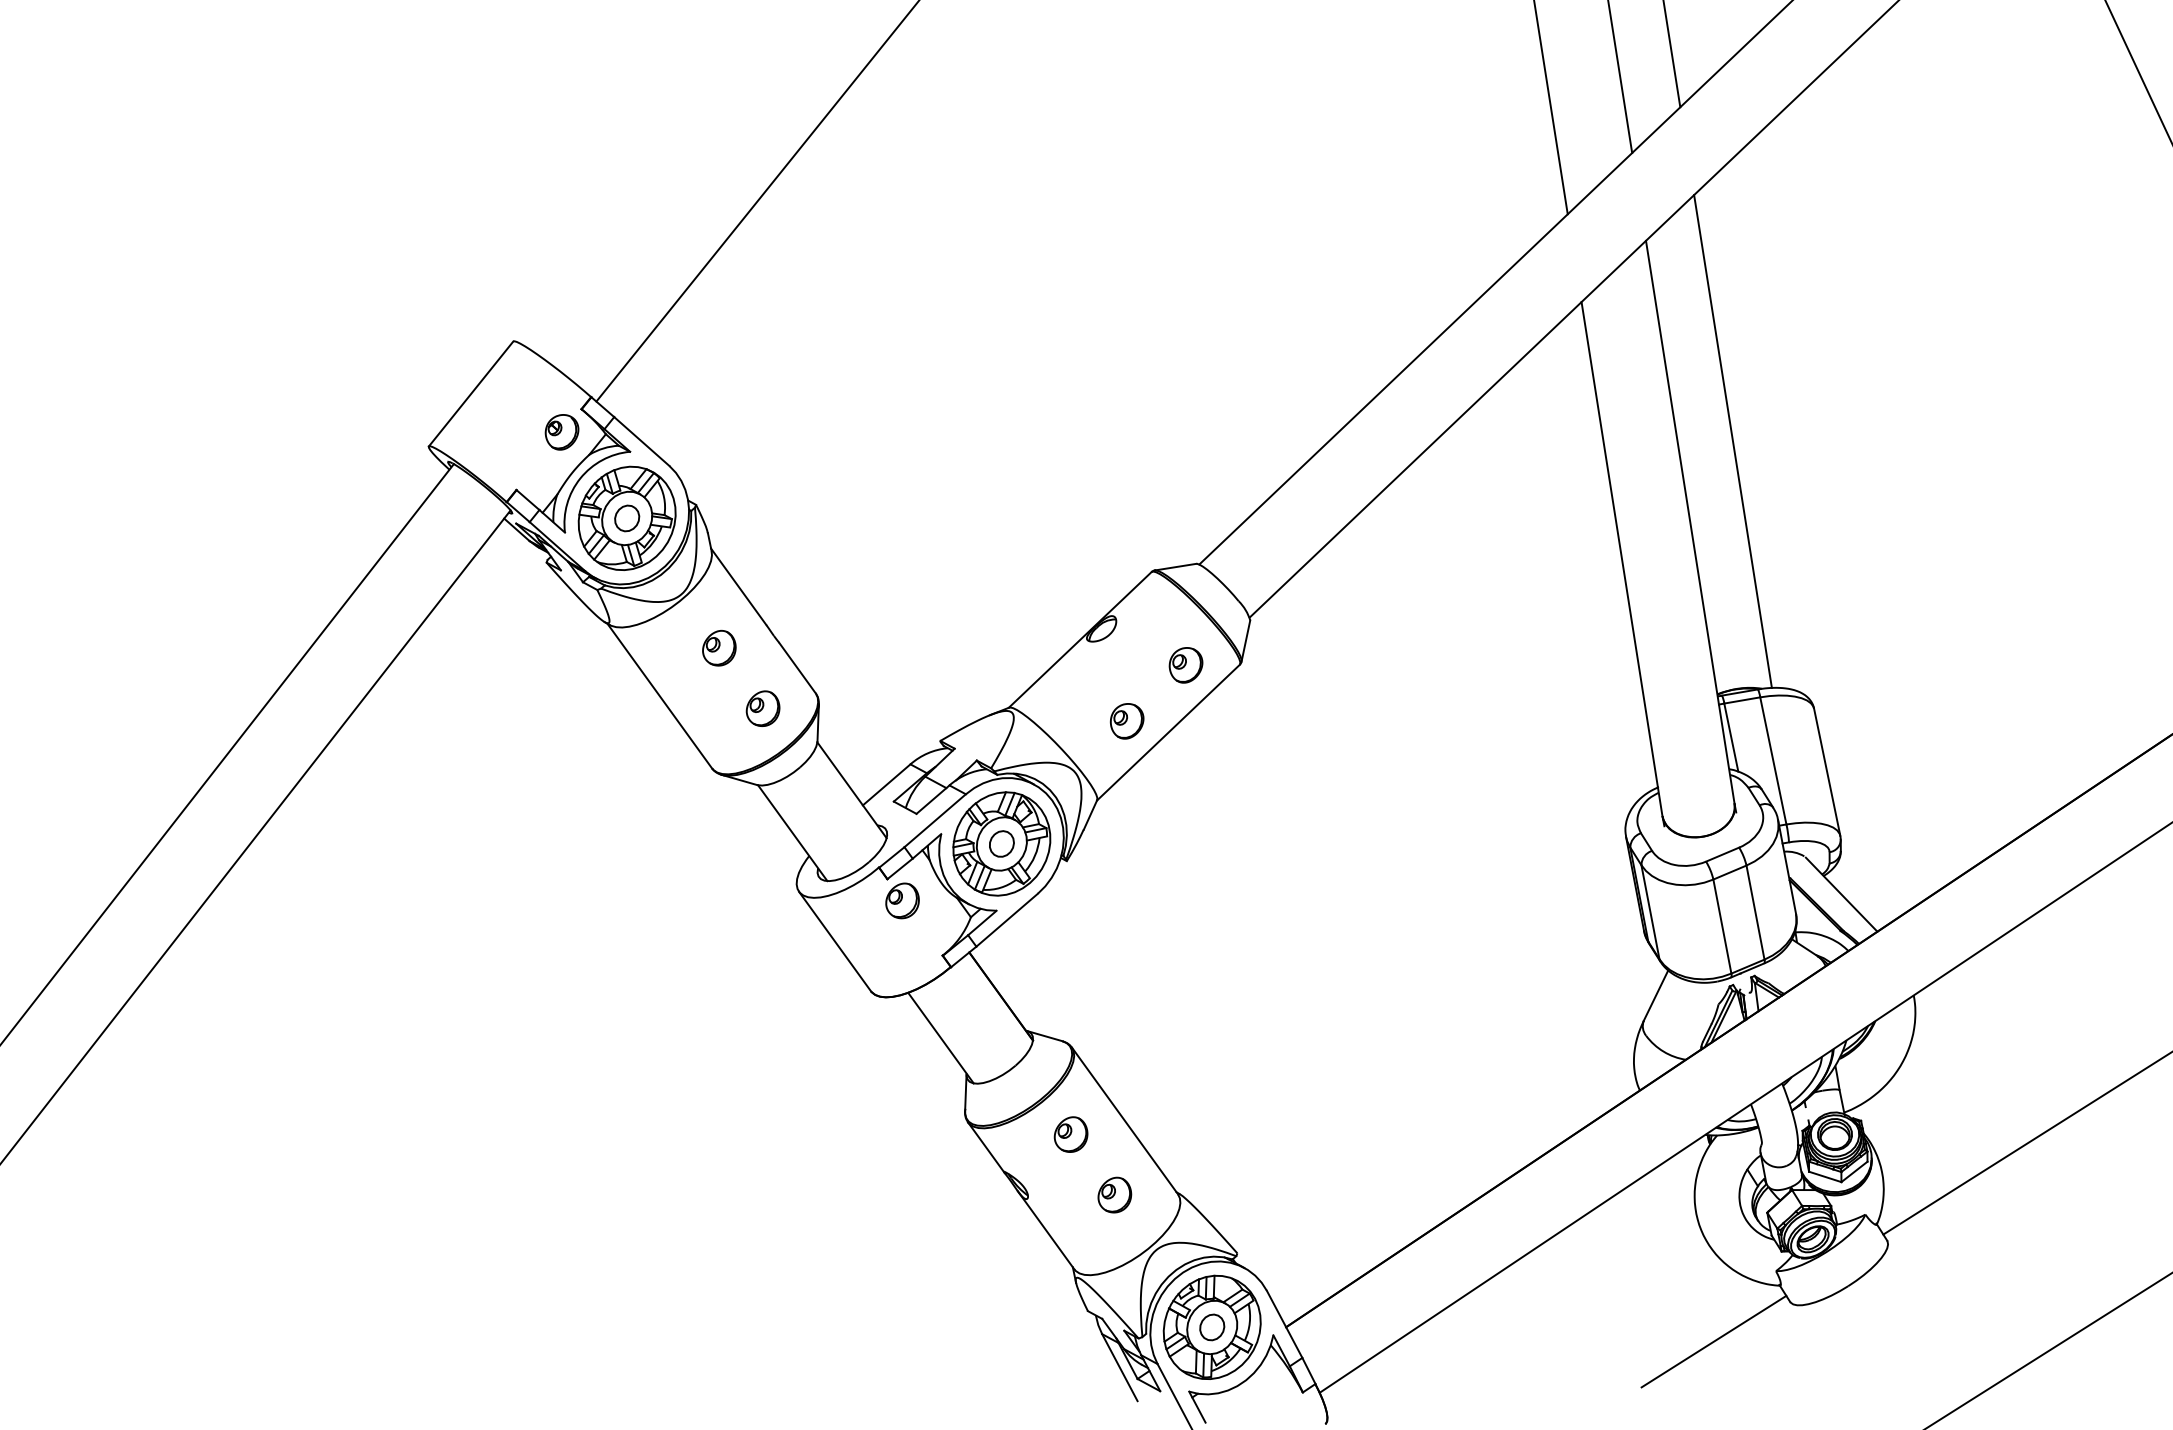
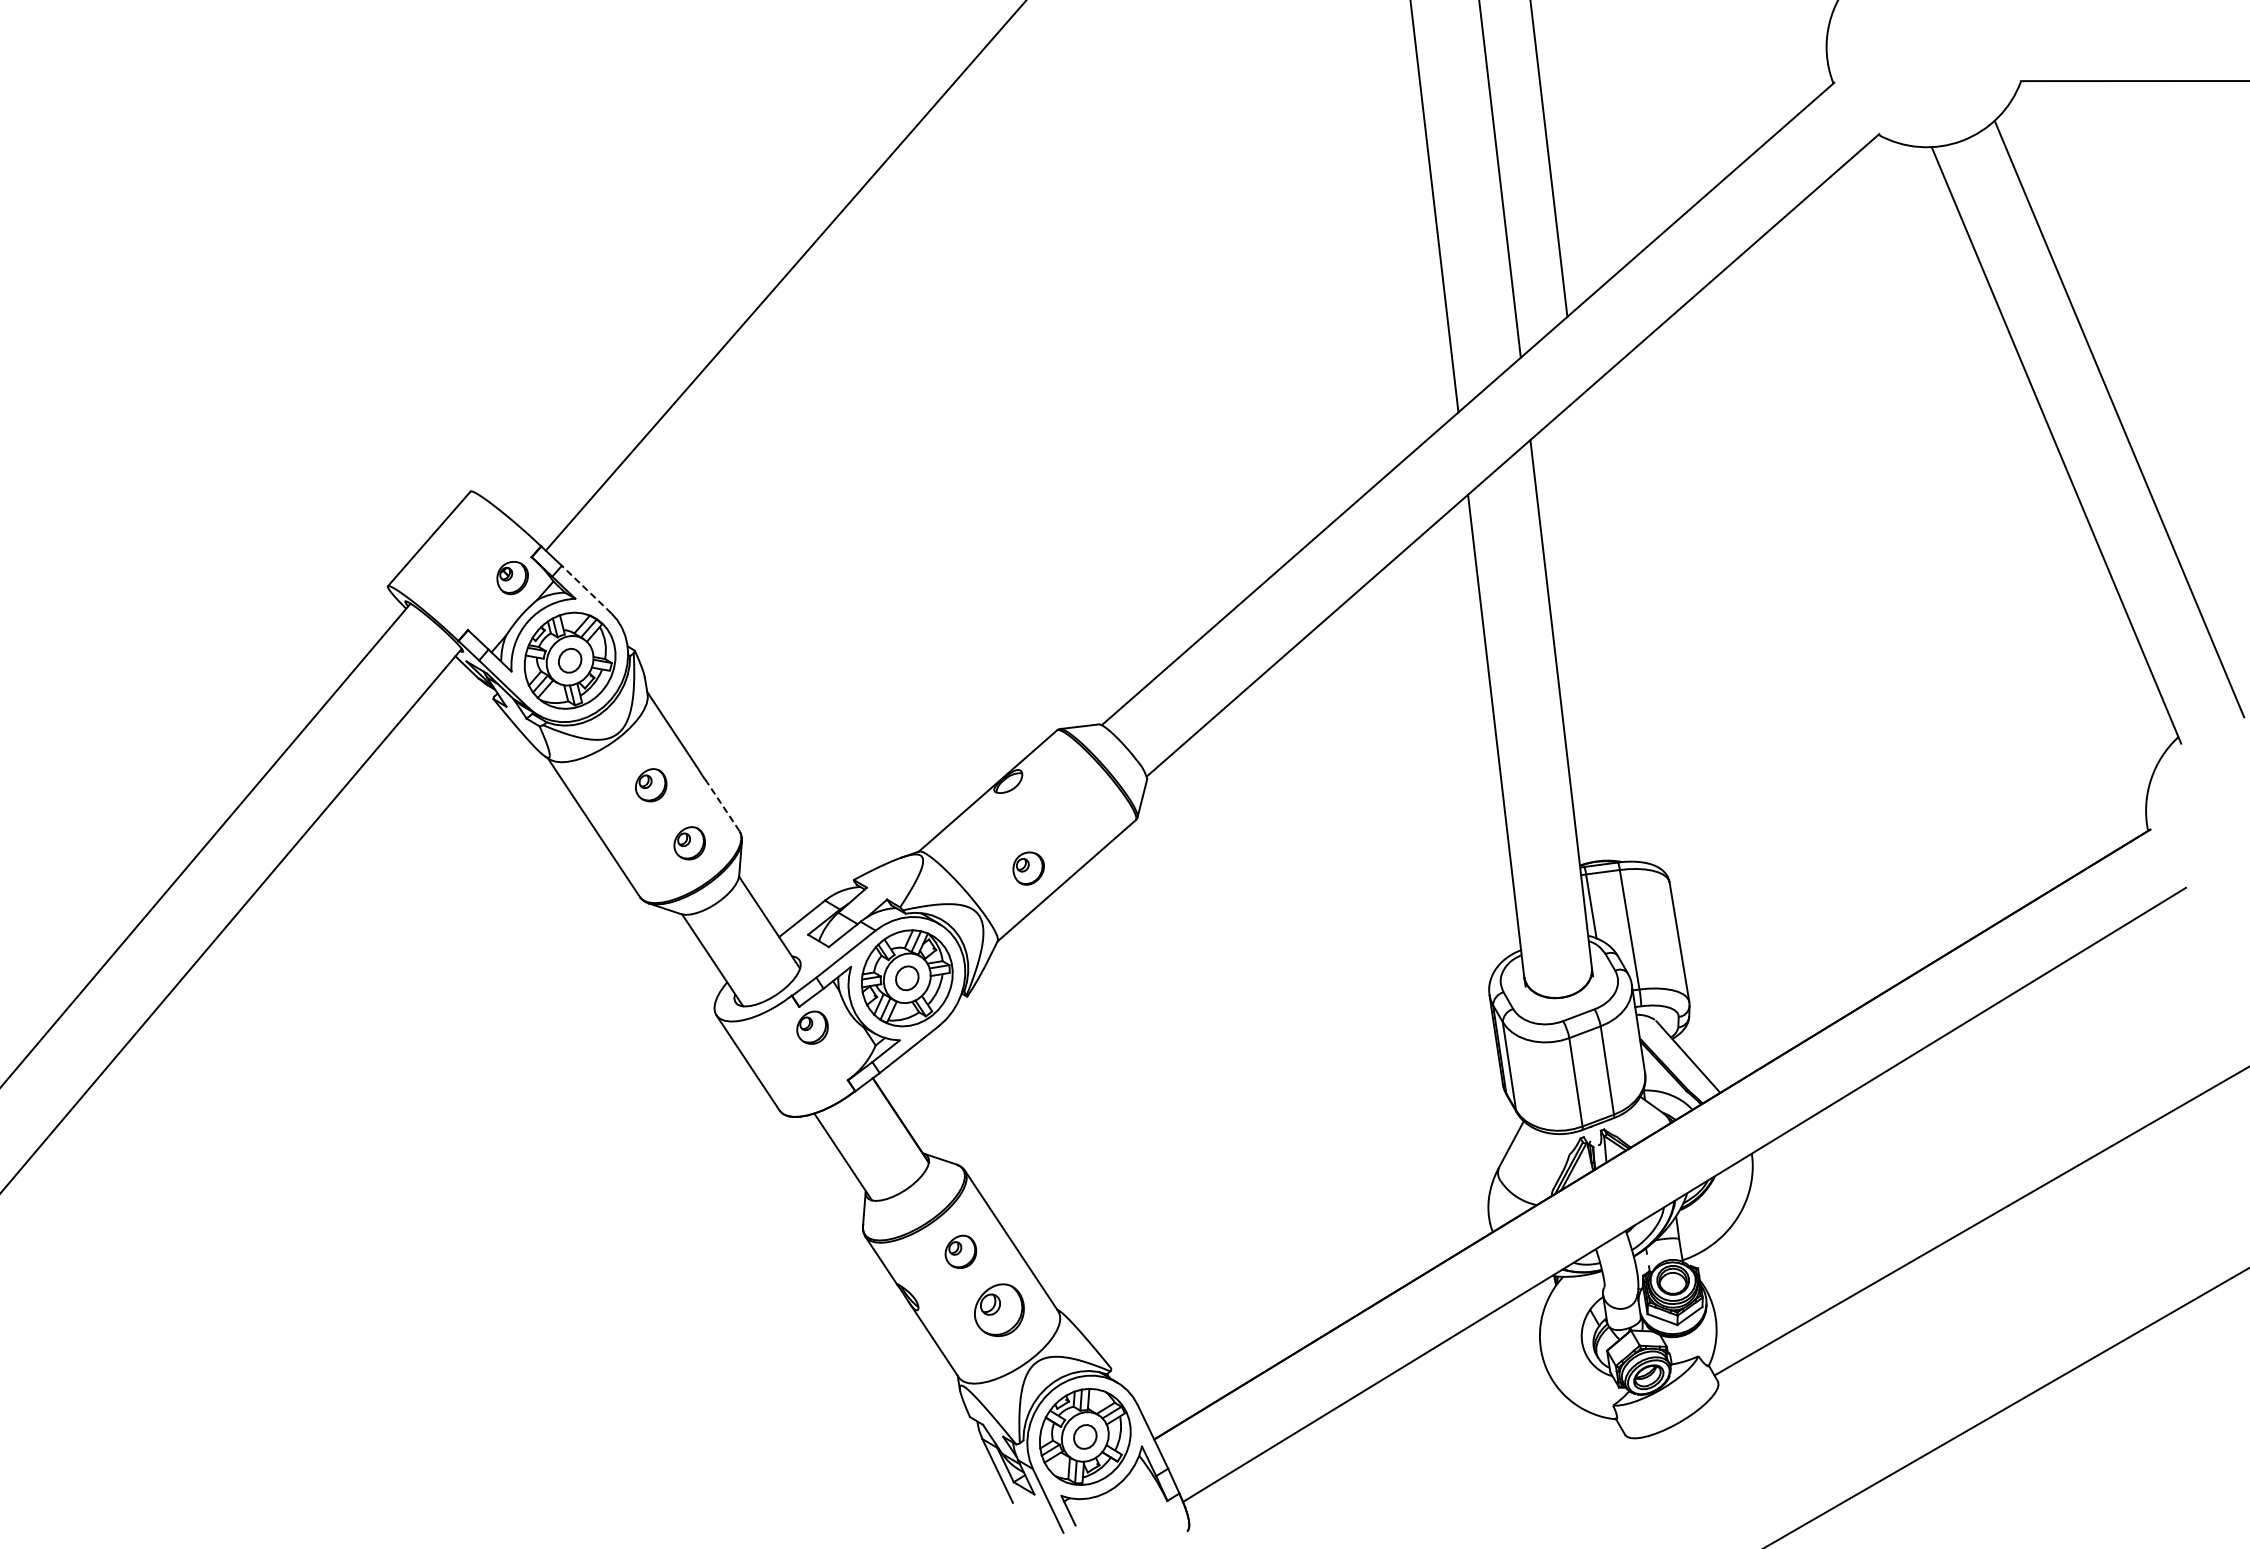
line: (641, 441) -> (586, 589), solid -> dashed
line: (1733, 441) -> (1604, 630), removed
part: (1185, 665) -> (1085, 818), removed
line: (797, 667) -> (723, 806), solid -> dashed
part: (1114, 1194) -> (999, 1309), size x1.6
line: (1713, 1341) -> (1552, 1468), removed

